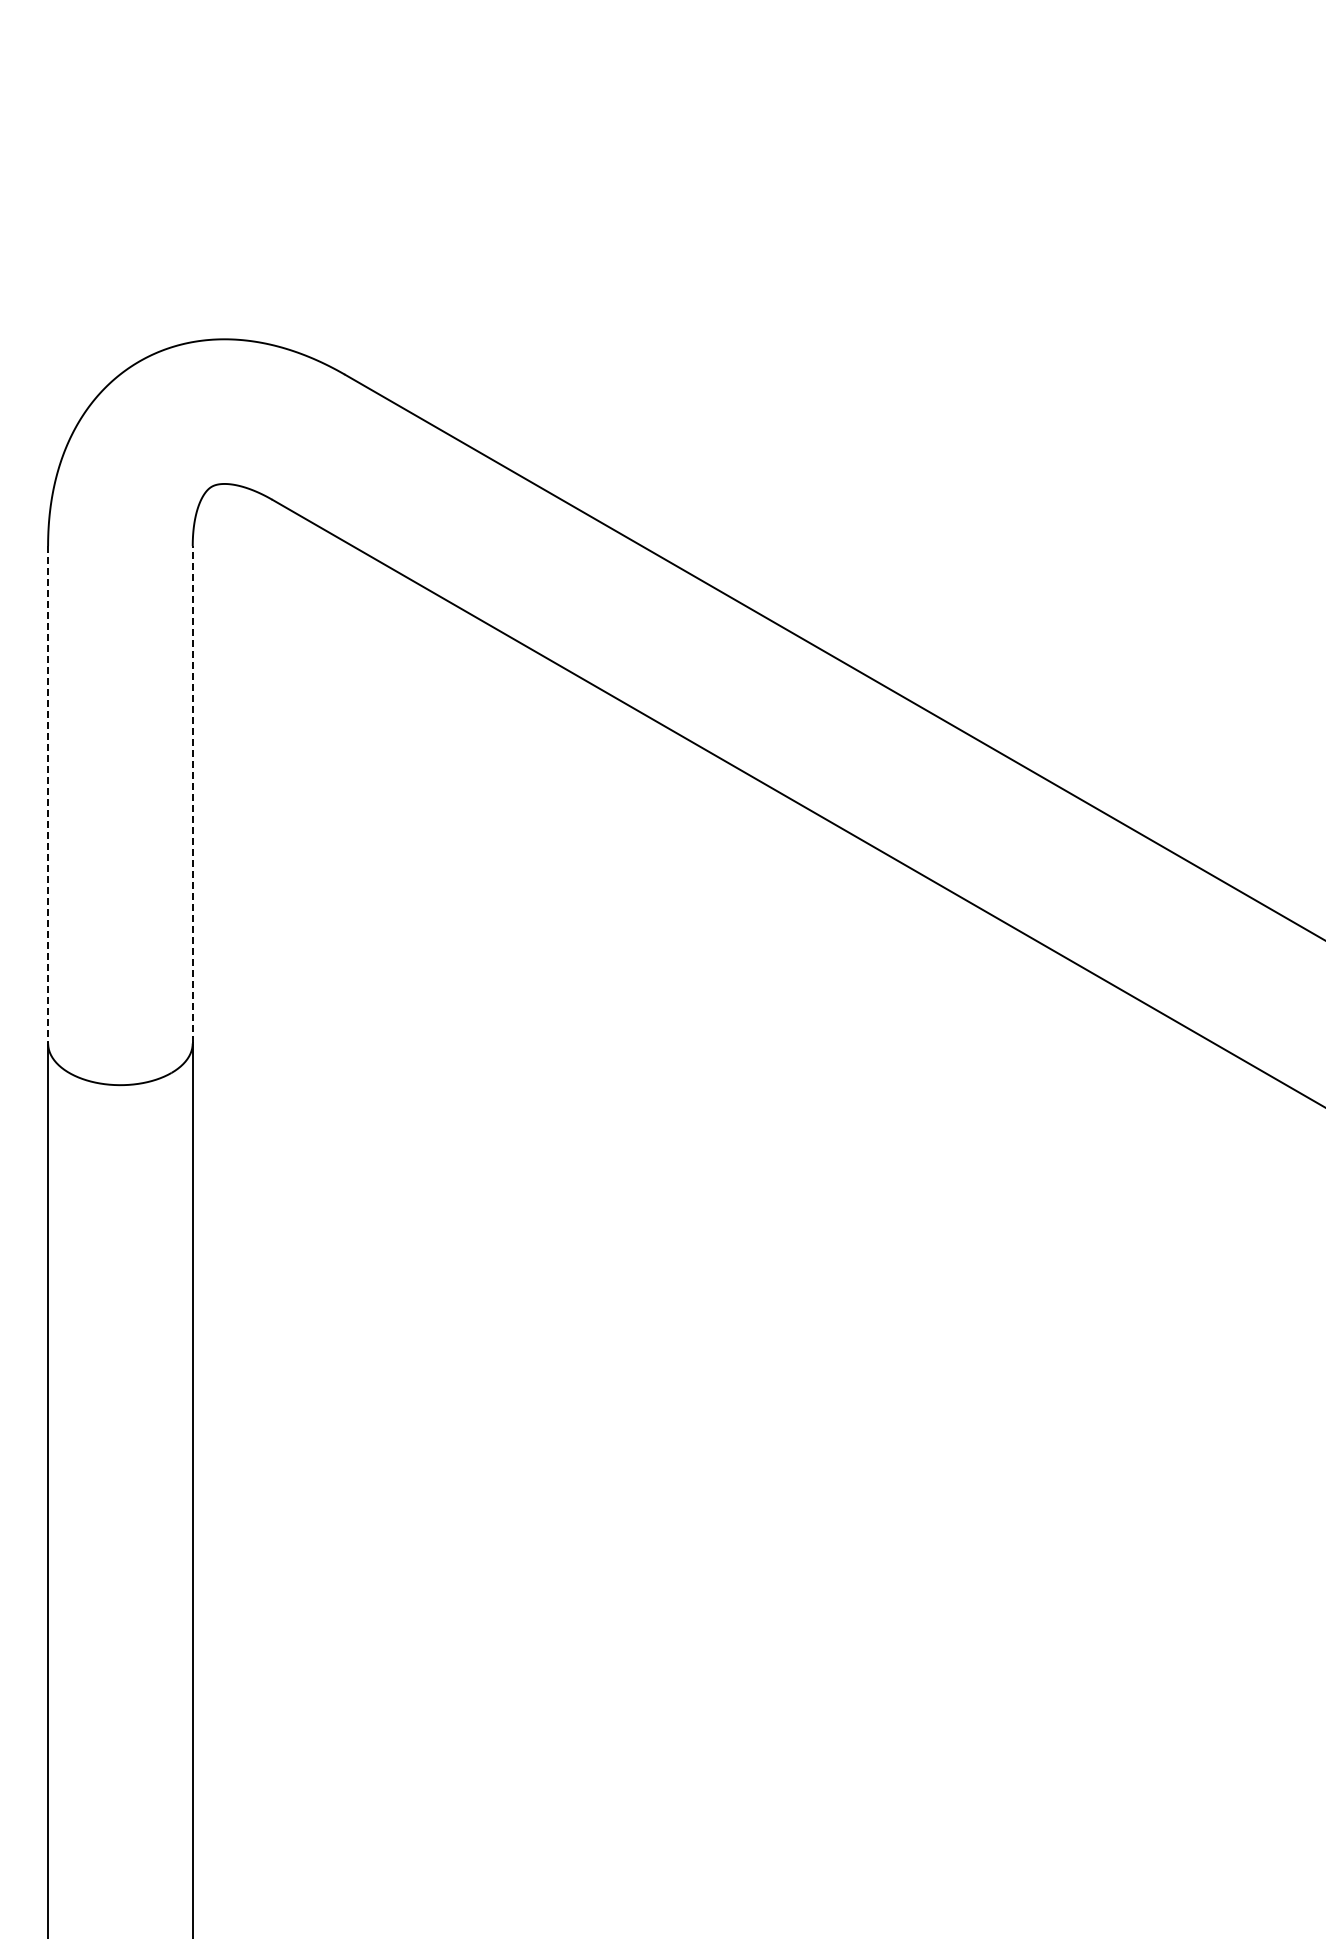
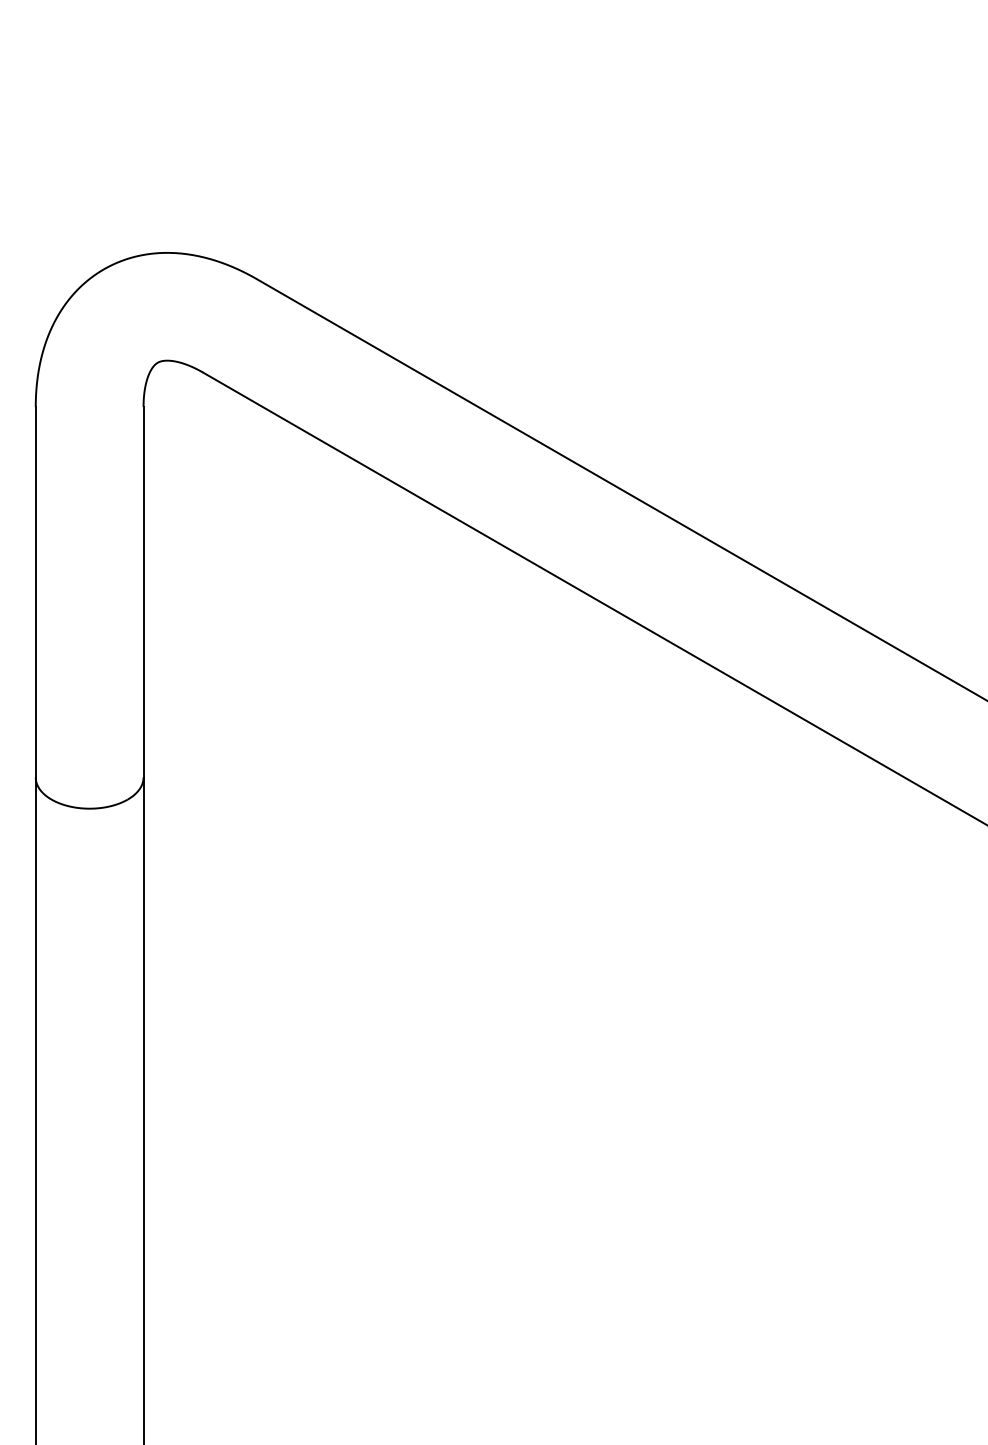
line: (48, 794) -> (36, 592), dashed -> solid
line: (192, 794) -> (143, 592), dashed -> solid

